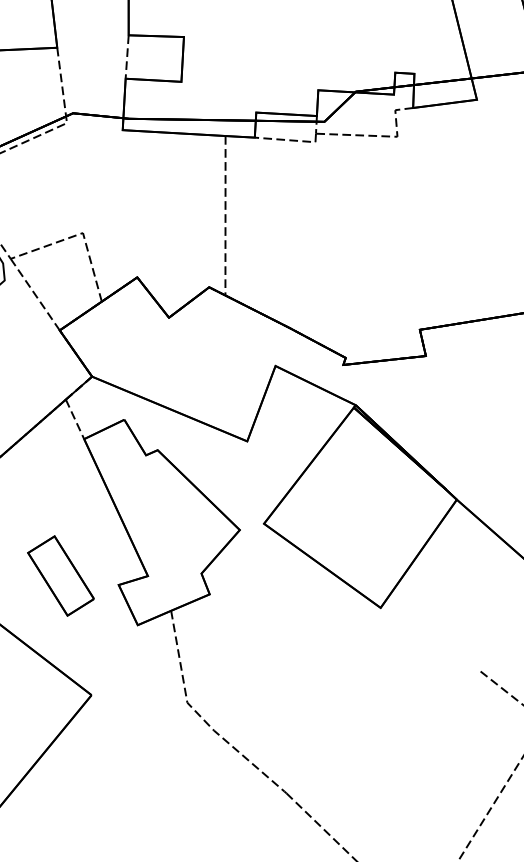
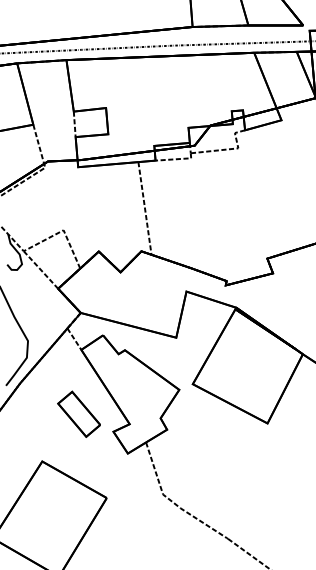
part: (60, 574) -> (78, 413), moved

